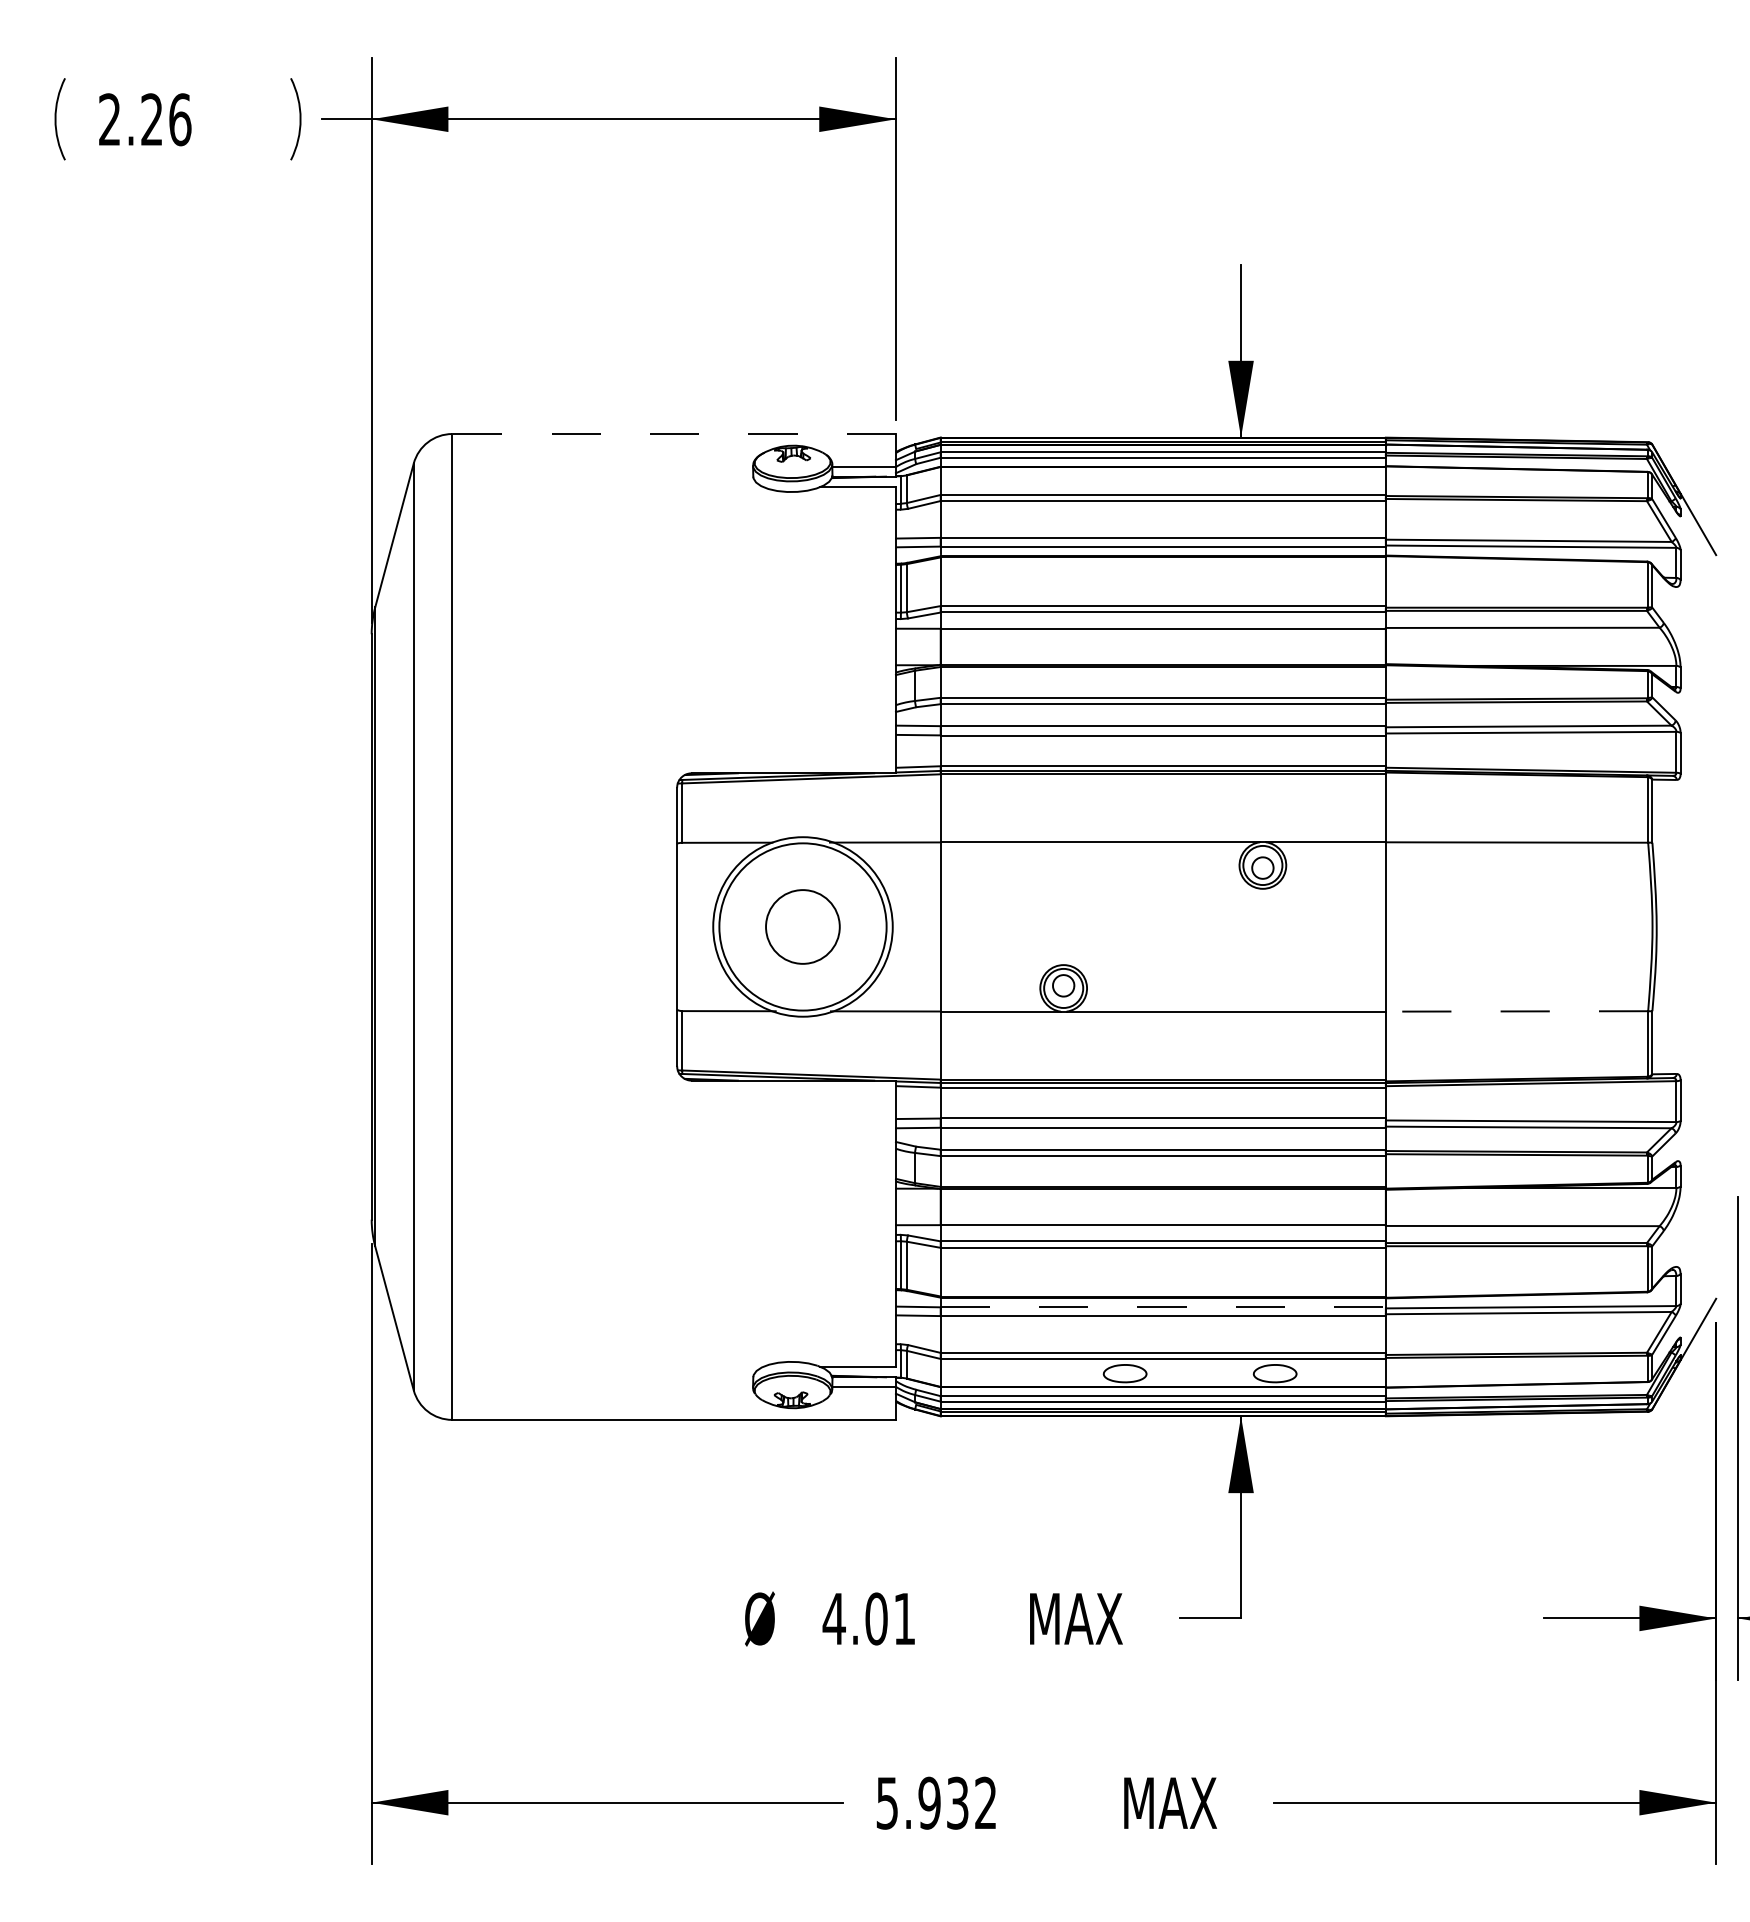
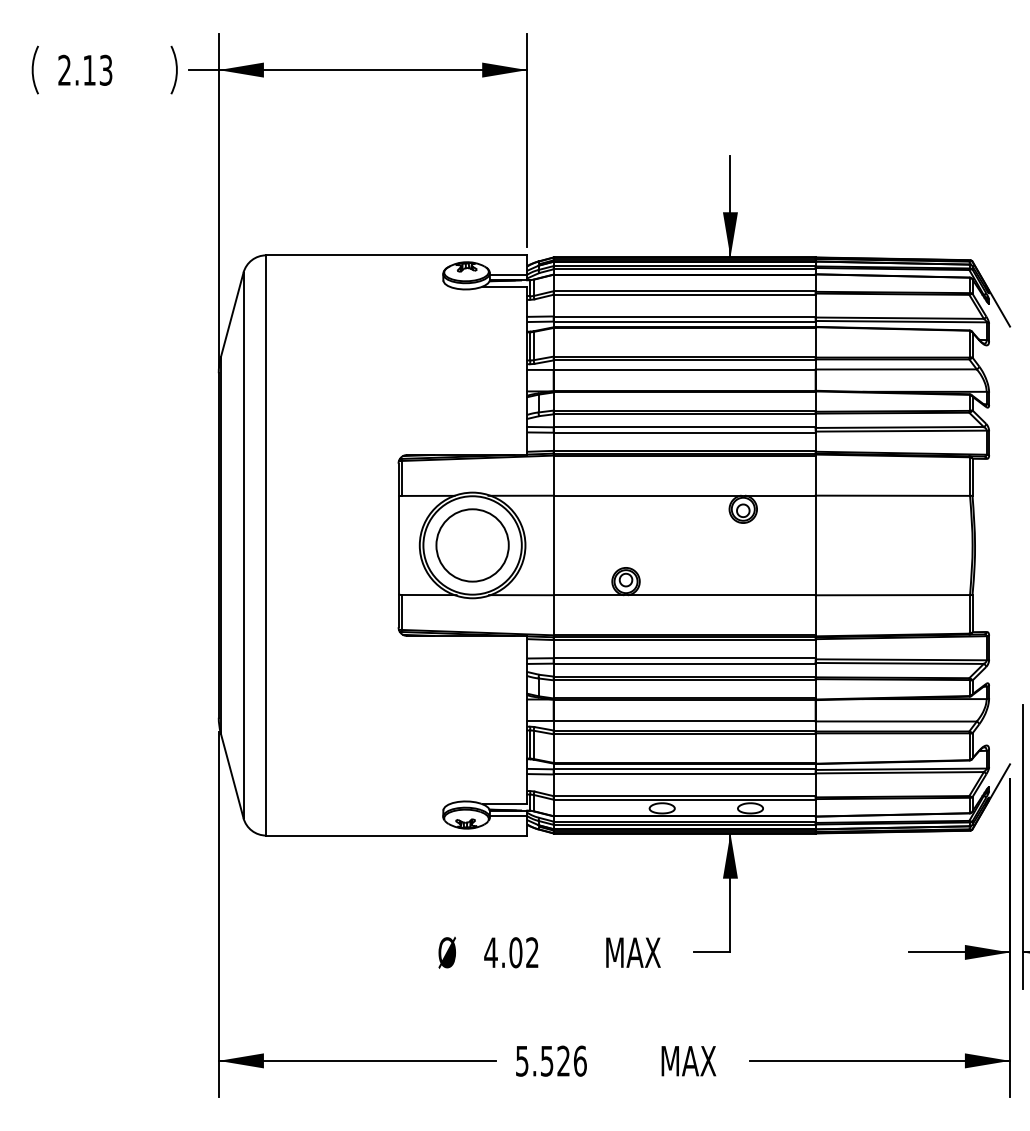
text: (165, 118) -> (97, 69), 2.26 -> 2.13
line: (673, 434) -> (396, 255), dashed -> solid
circle: (802, 927) -> (472, 545), size x1.67
line: (1516, 1011) -> (892, 595), dashed -> solid
line: (1162, 1307) -> (684, 769), dashed -> solid
text: (904, 1618) -> (532, 952), 4.01 -> 4.02
text: (957, 1802) -> (563, 1060), 5.932 -> 5.526

